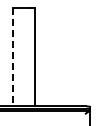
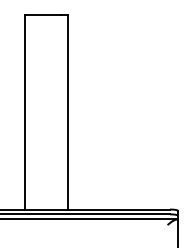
line: (12, 57) -> (24, 113), dashed -> solid

